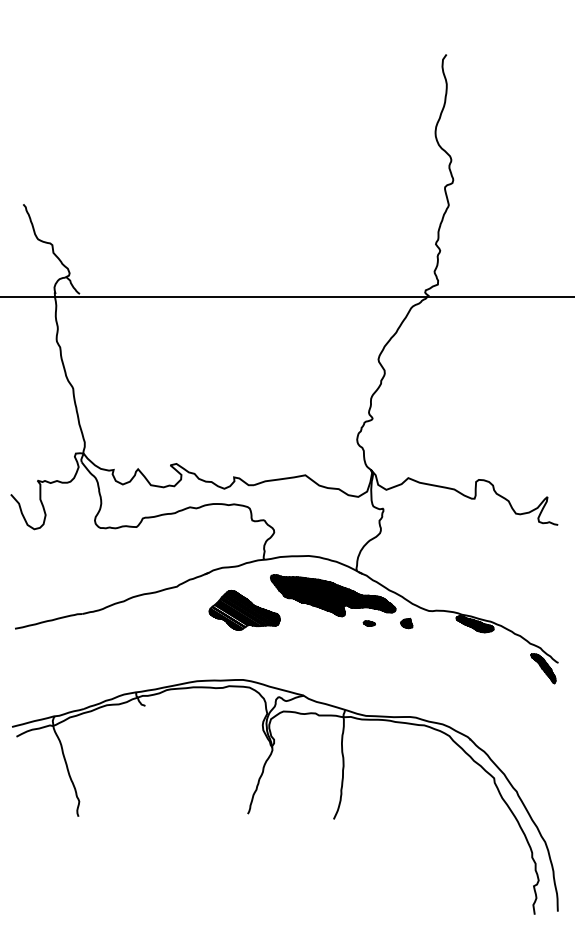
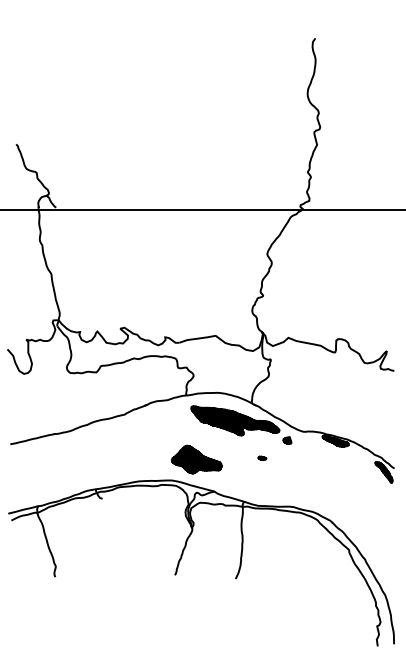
part: (244, 609) -> (196, 458), moved
part: (368, 623) -> (261, 458), moved

